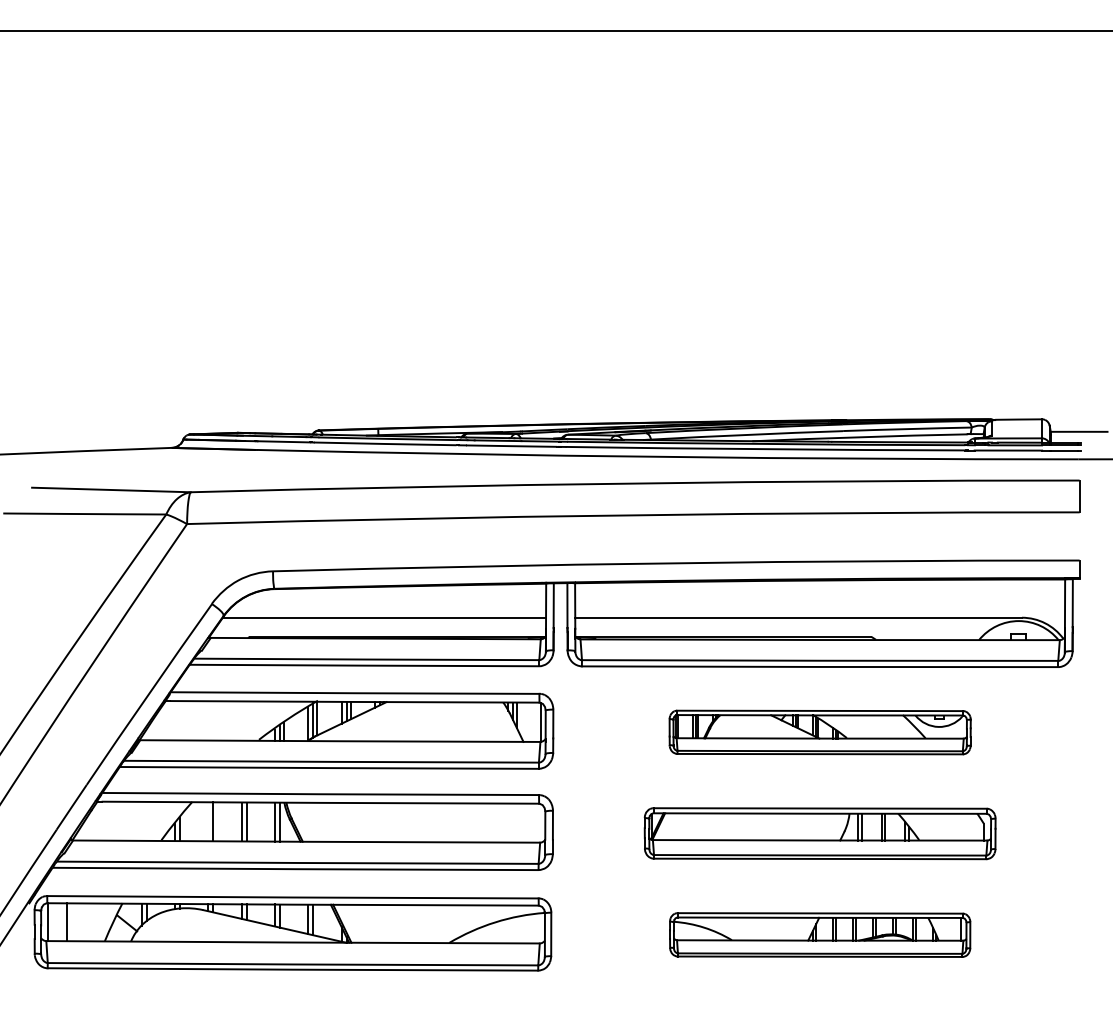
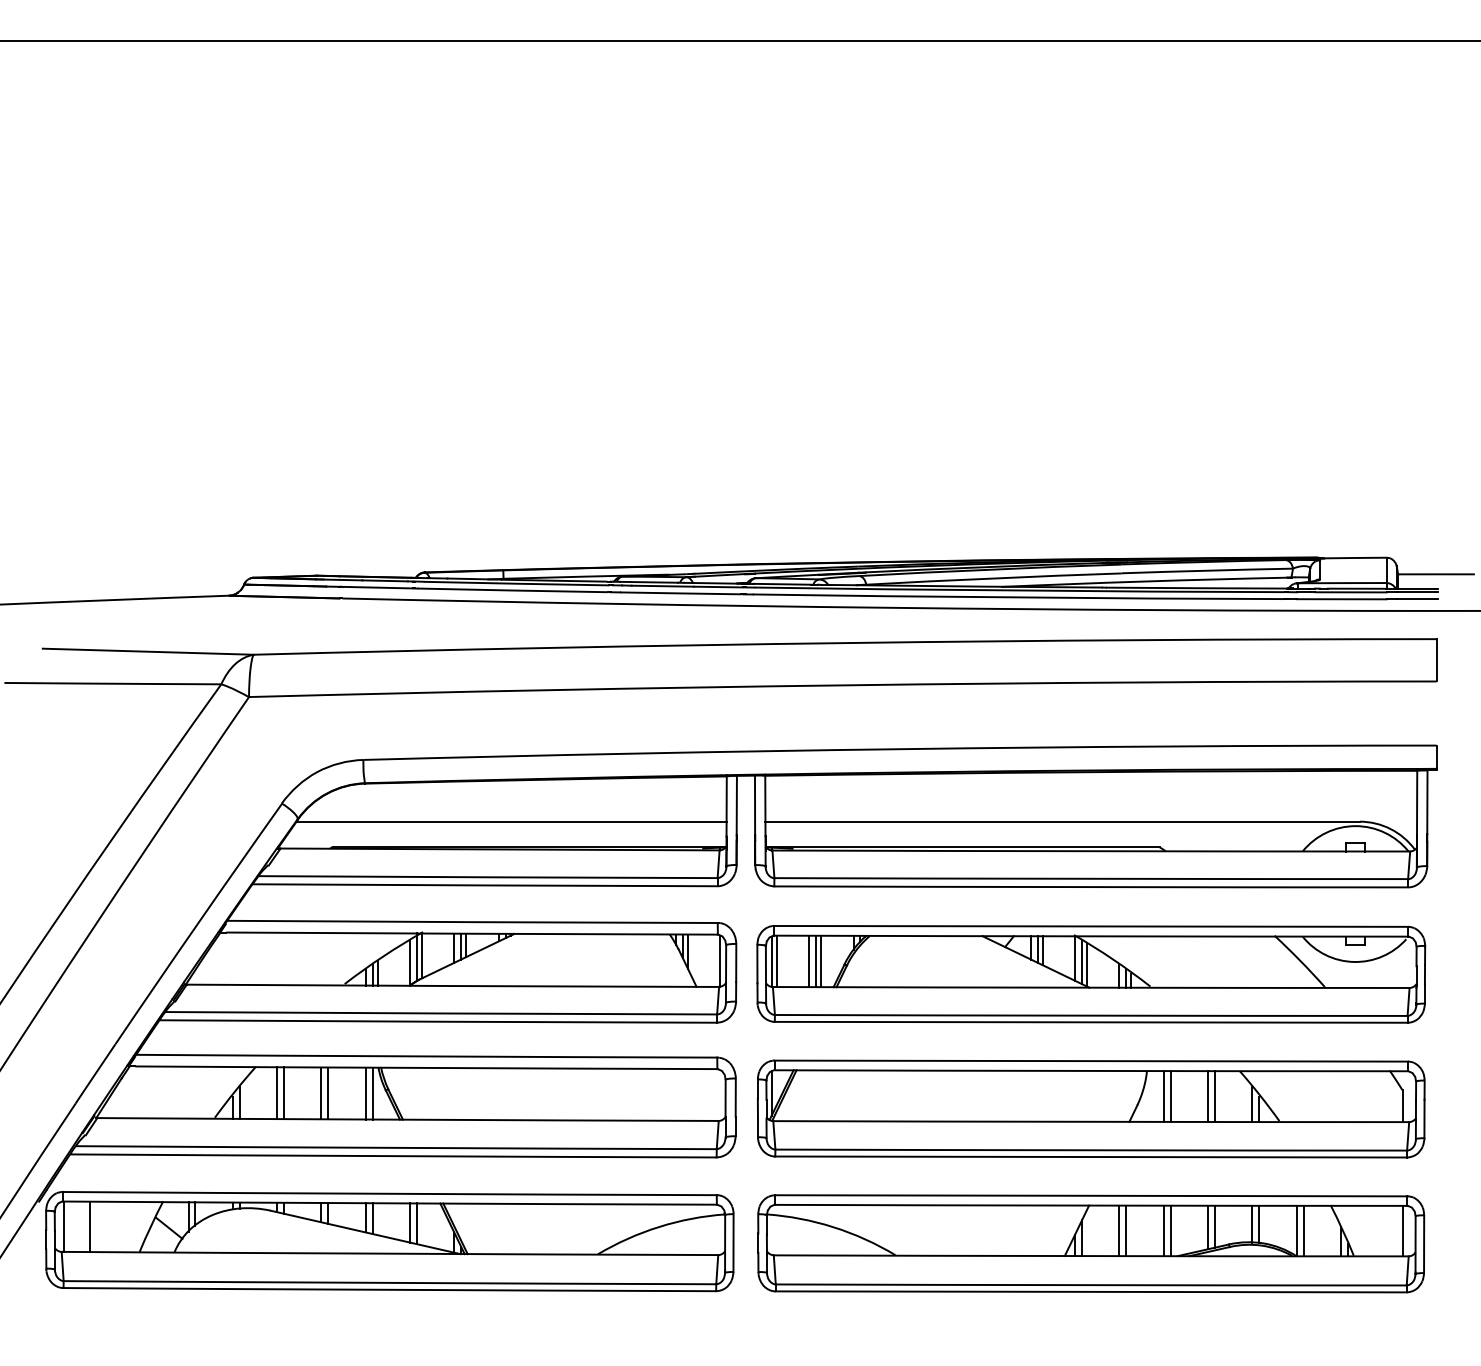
part: (820, 732) -> (1091, 974), size x1.67
line: (208, 822) -> (277, 1093), added
part: (820, 833) -> (1091, 1108), size x1.43
part: (820, 934) -> (1091, 1243), size x1.67

